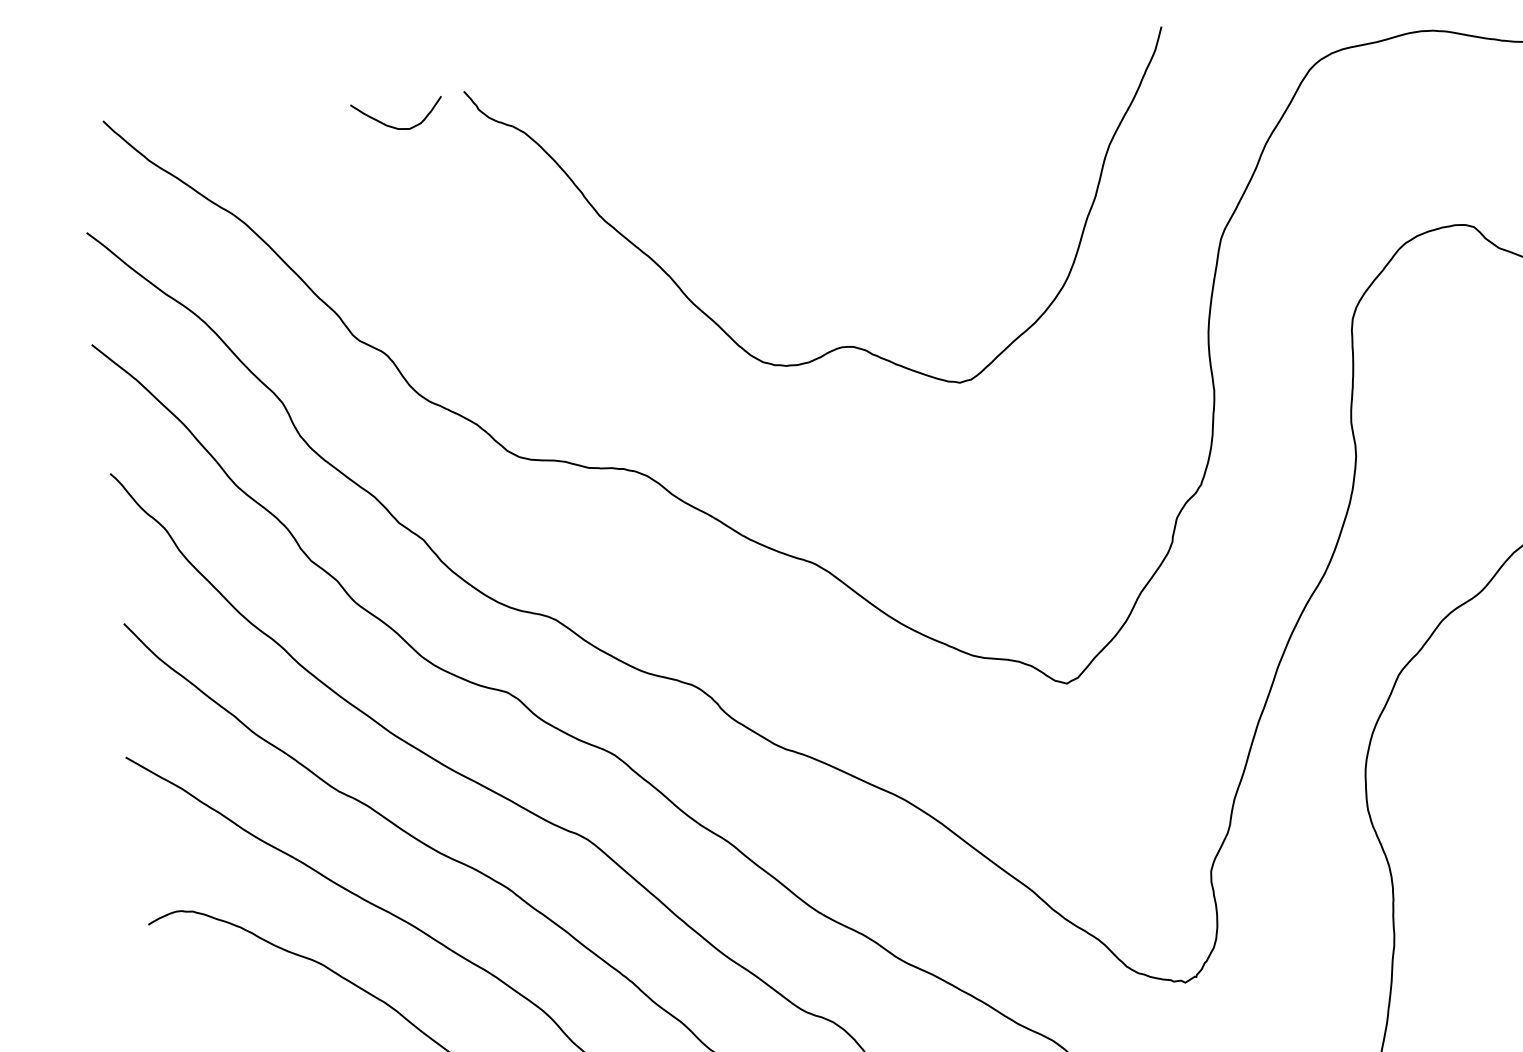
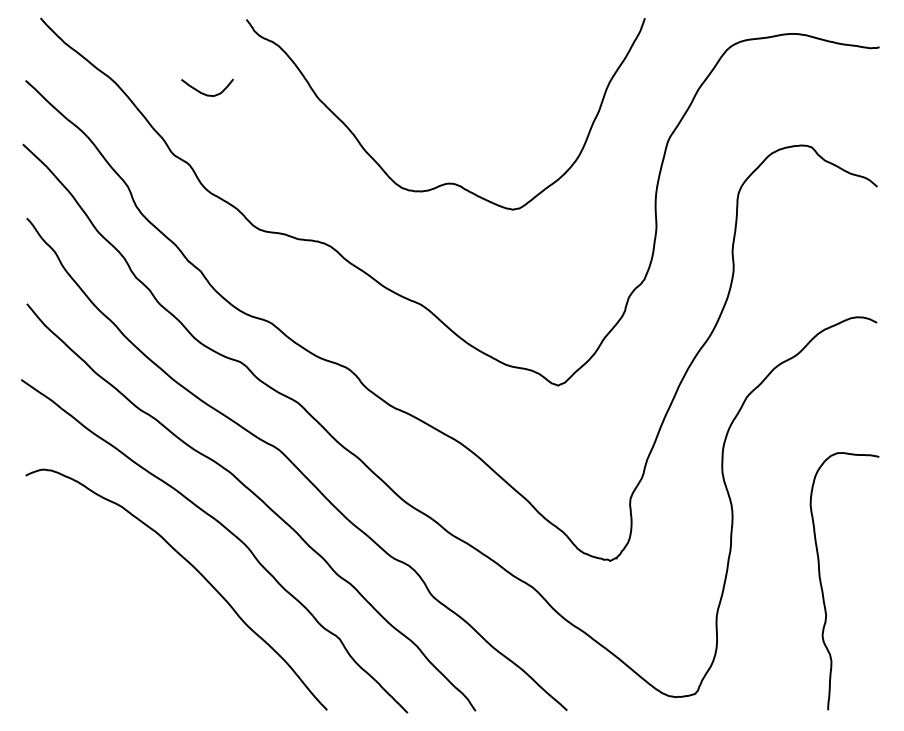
curve: (394, 125) -> (205, 93), moved

